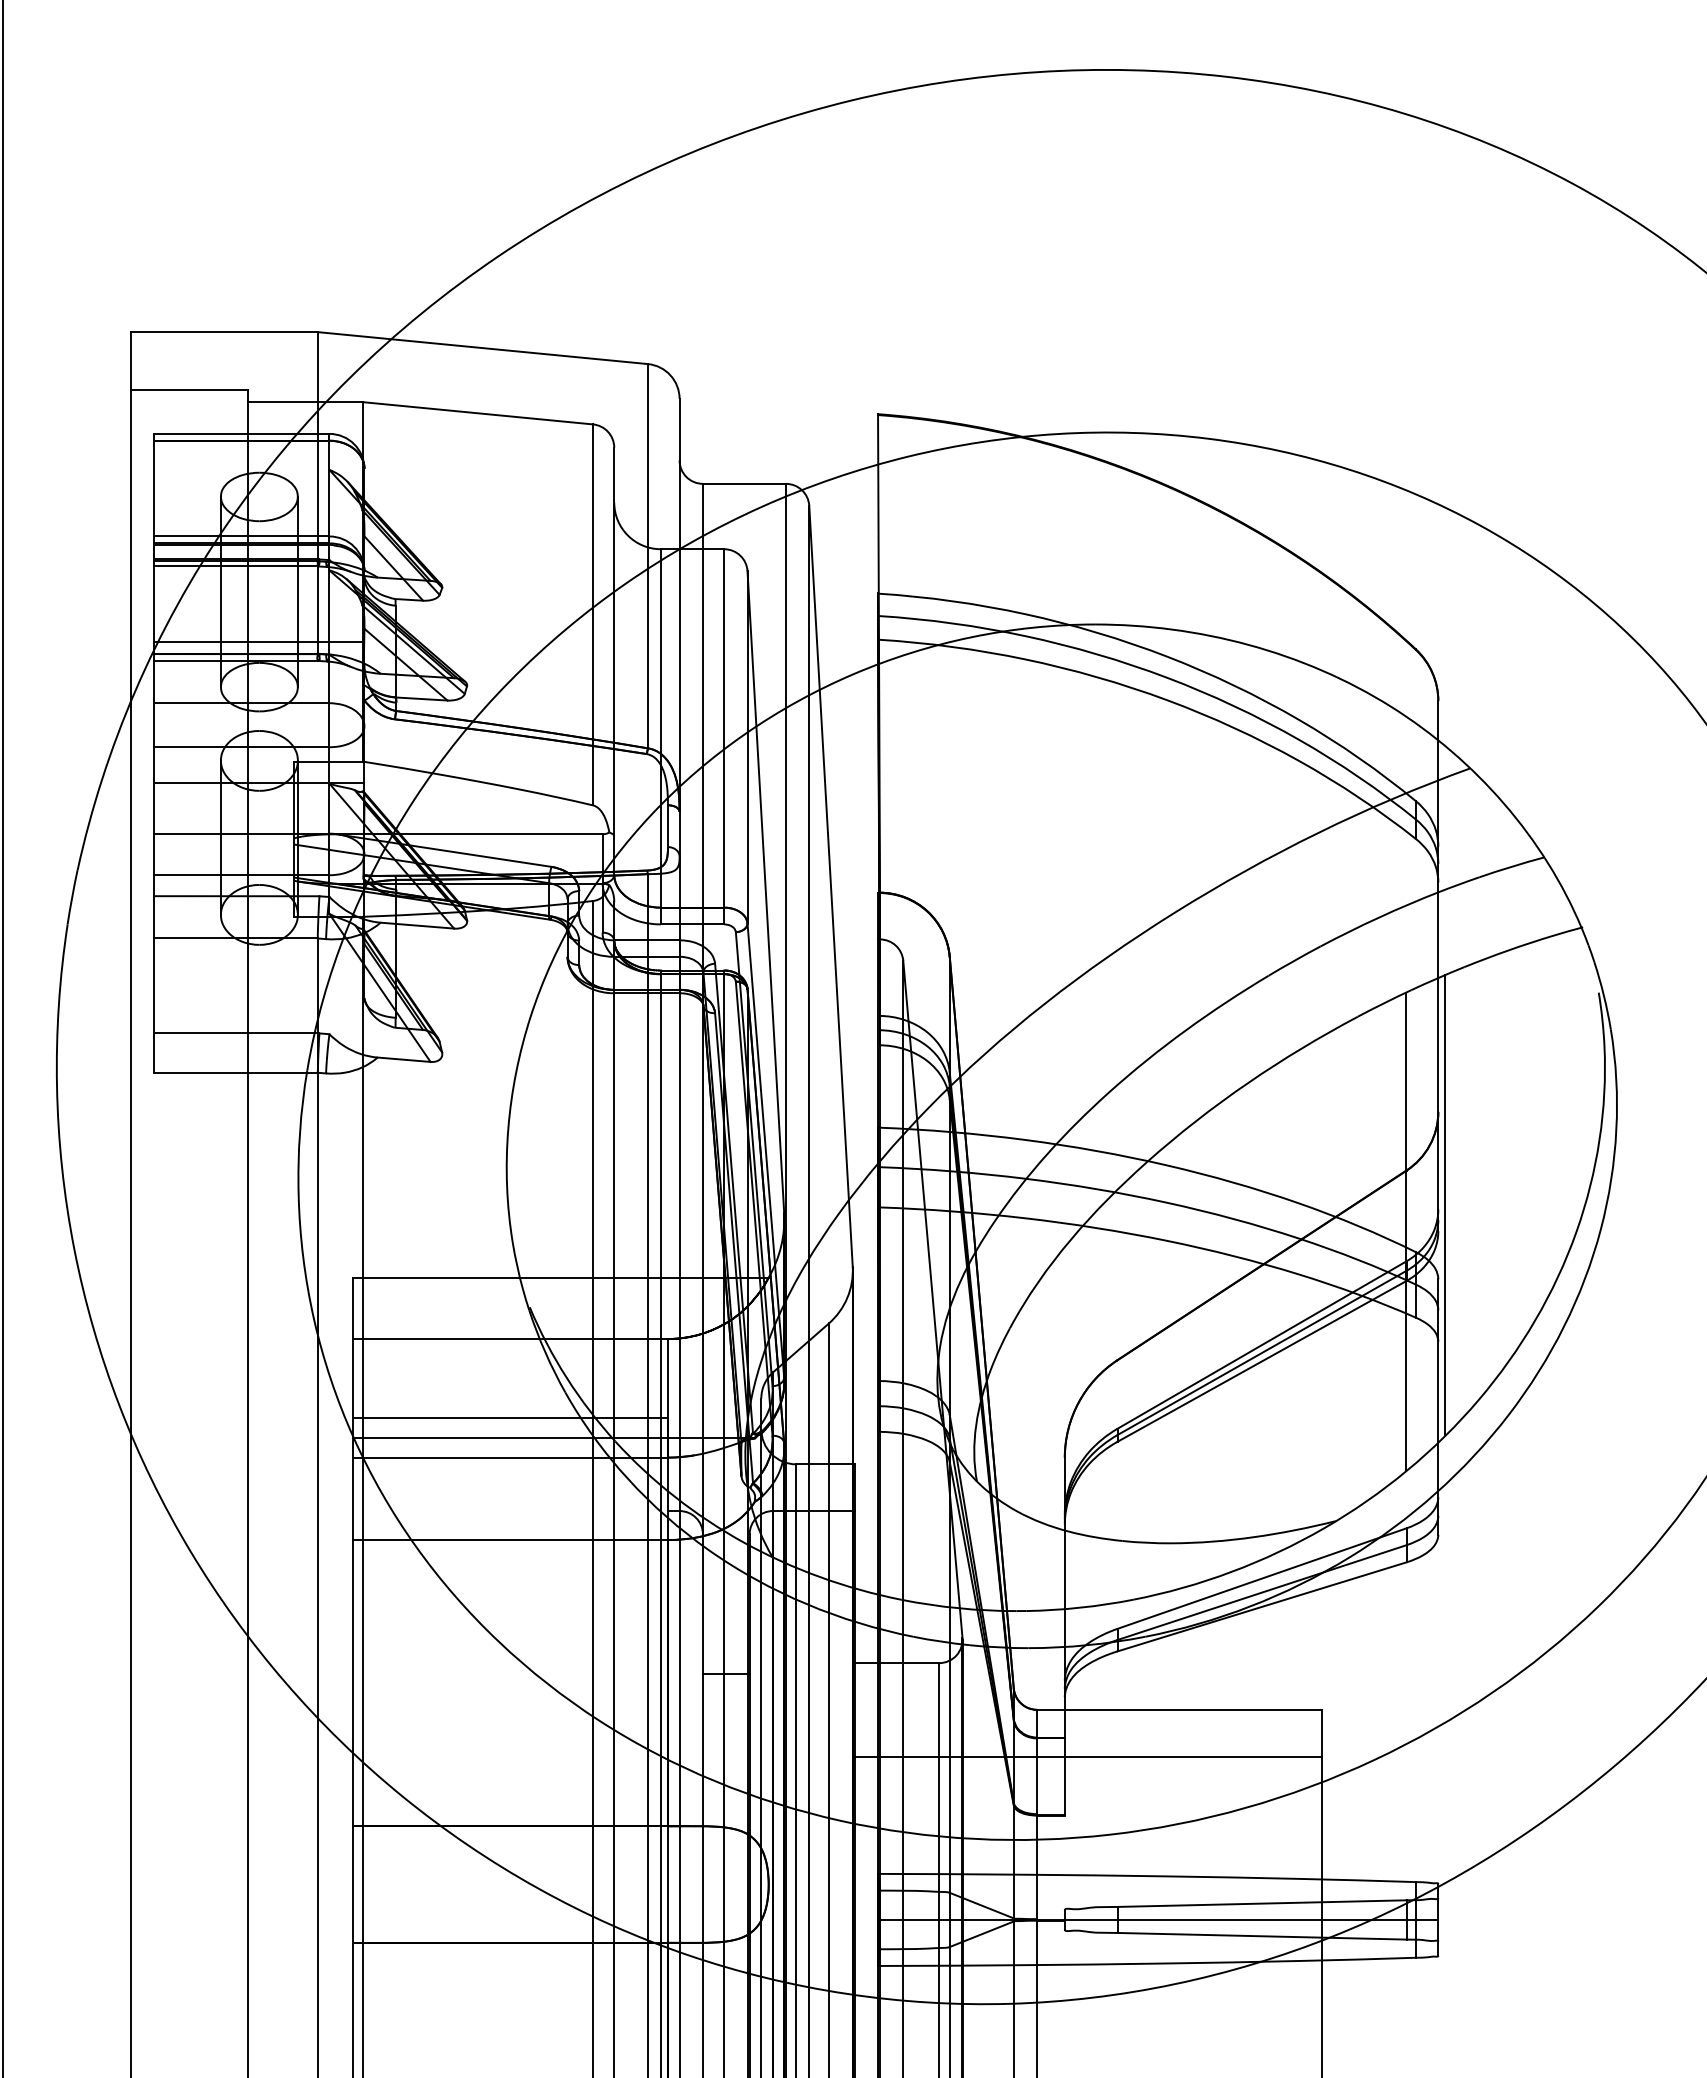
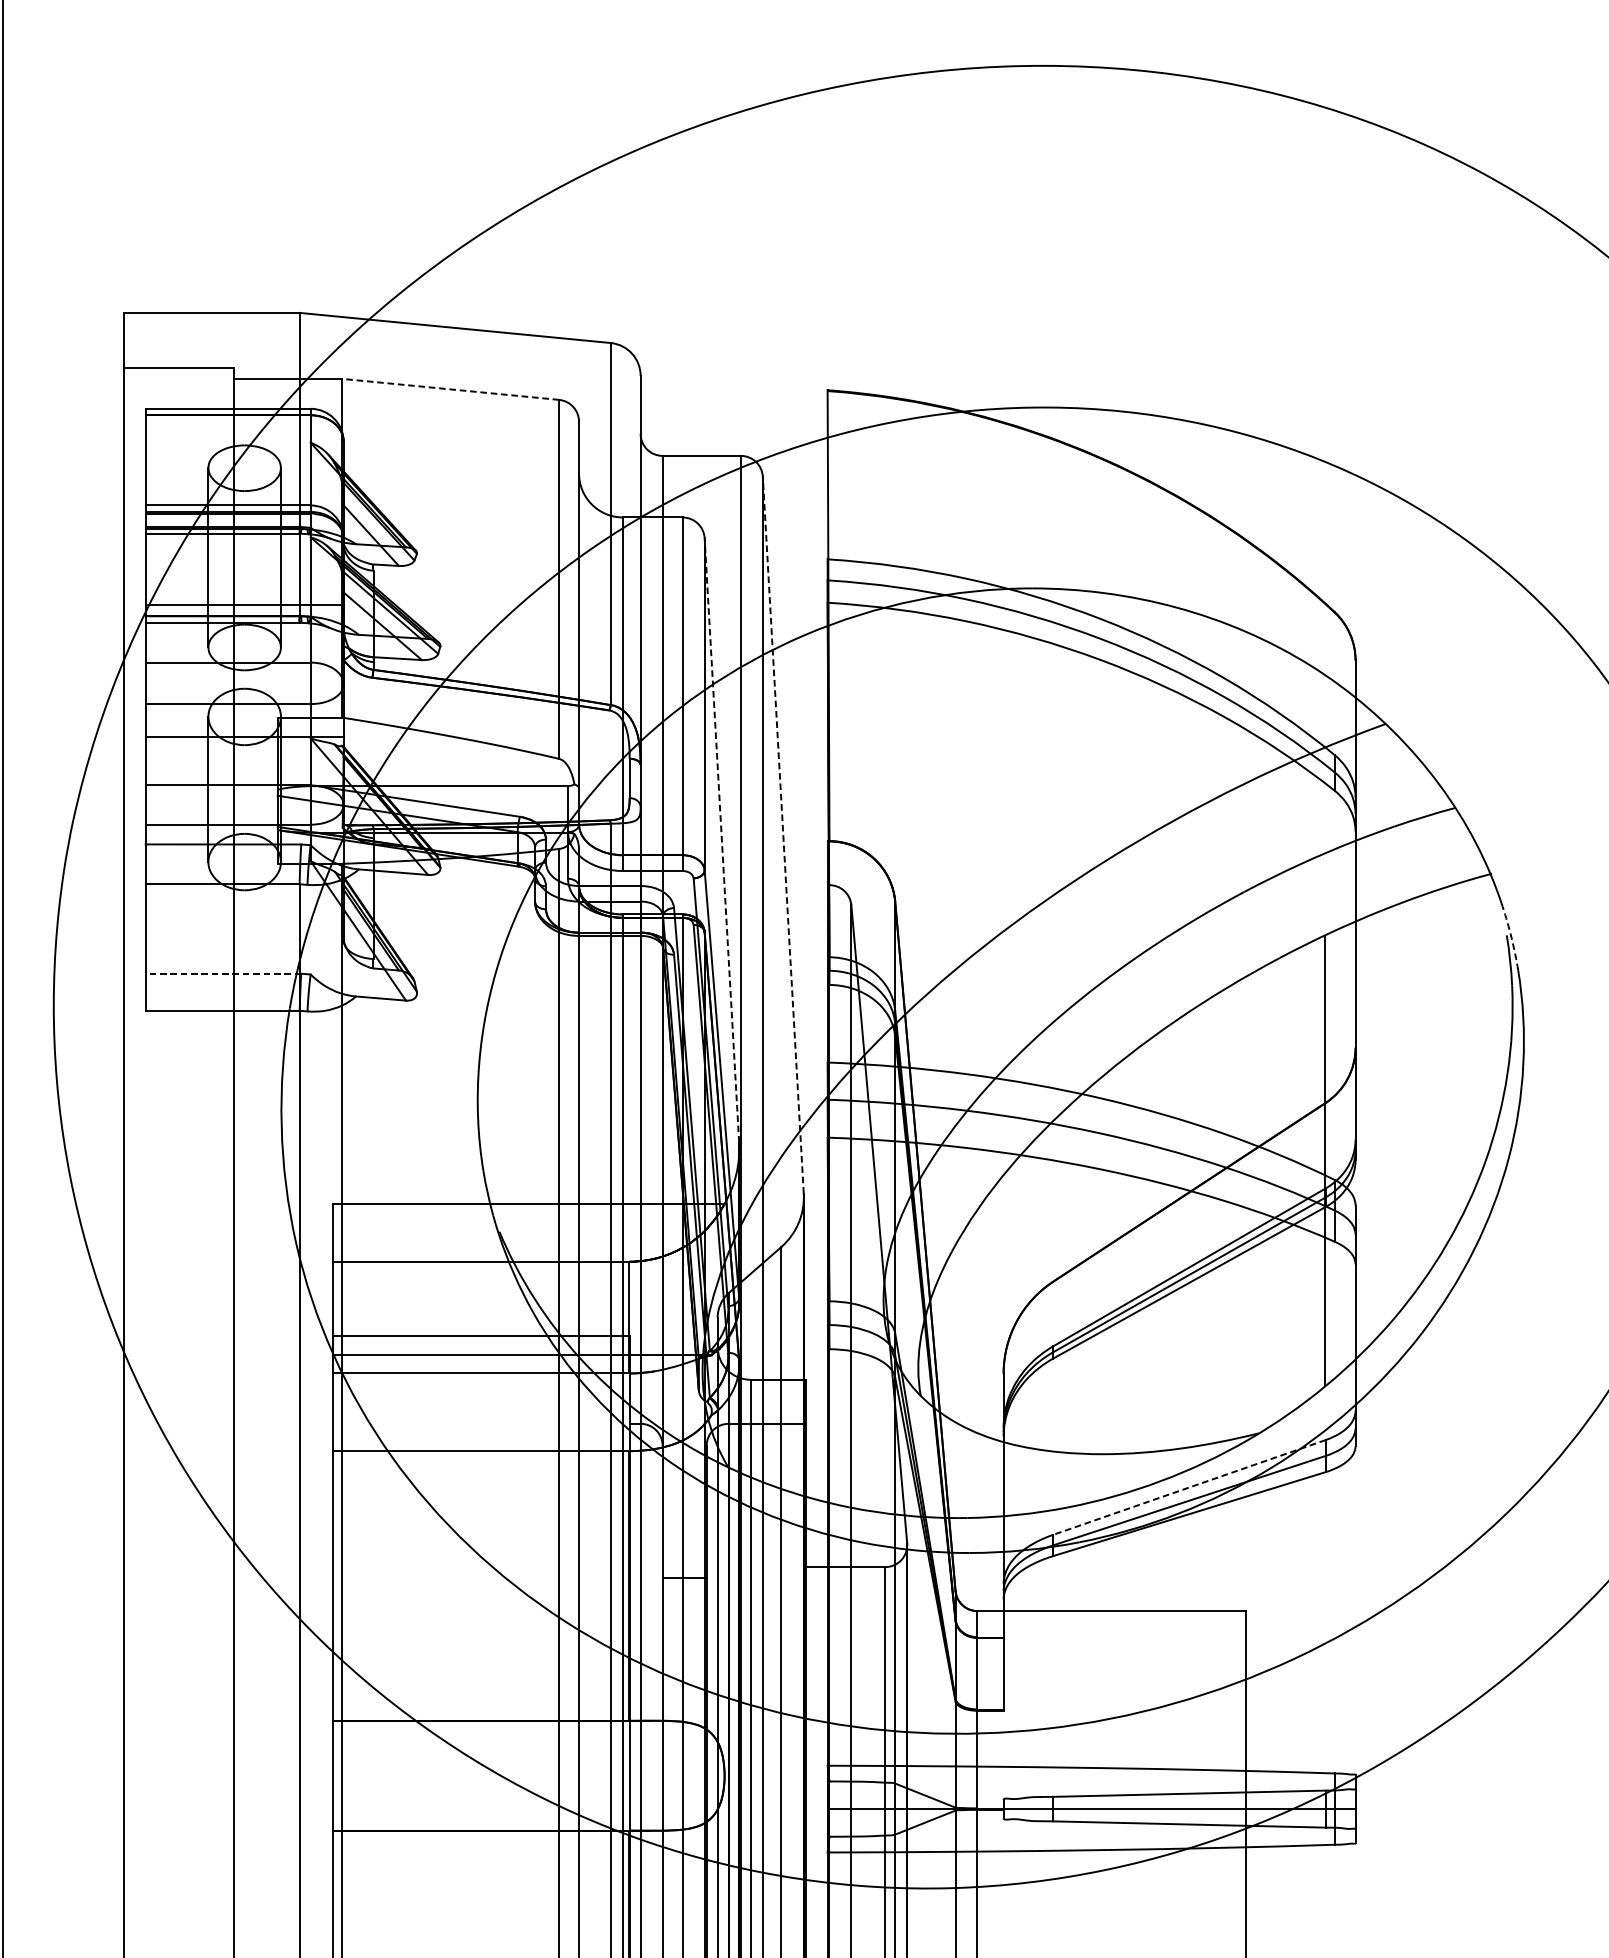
line: (478, 413) -> (451, 389), solid -> dashed
line: (830, 885) -> (782, 834), solid -> dashed
line: (765, 891) -> (721, 840), solid -> dashed
arc: (1603, 995) -> (1511, 938), solid -> dashed
line: (236, 1033) -> (223, 973), solid -> dashed
line: (1445, 1205) -> (1362, 1135), removed
line: (1261, 1578) -> (1188, 1487), solid -> dashed
line: (1087, 1756) -> (1024, 1655), removed

